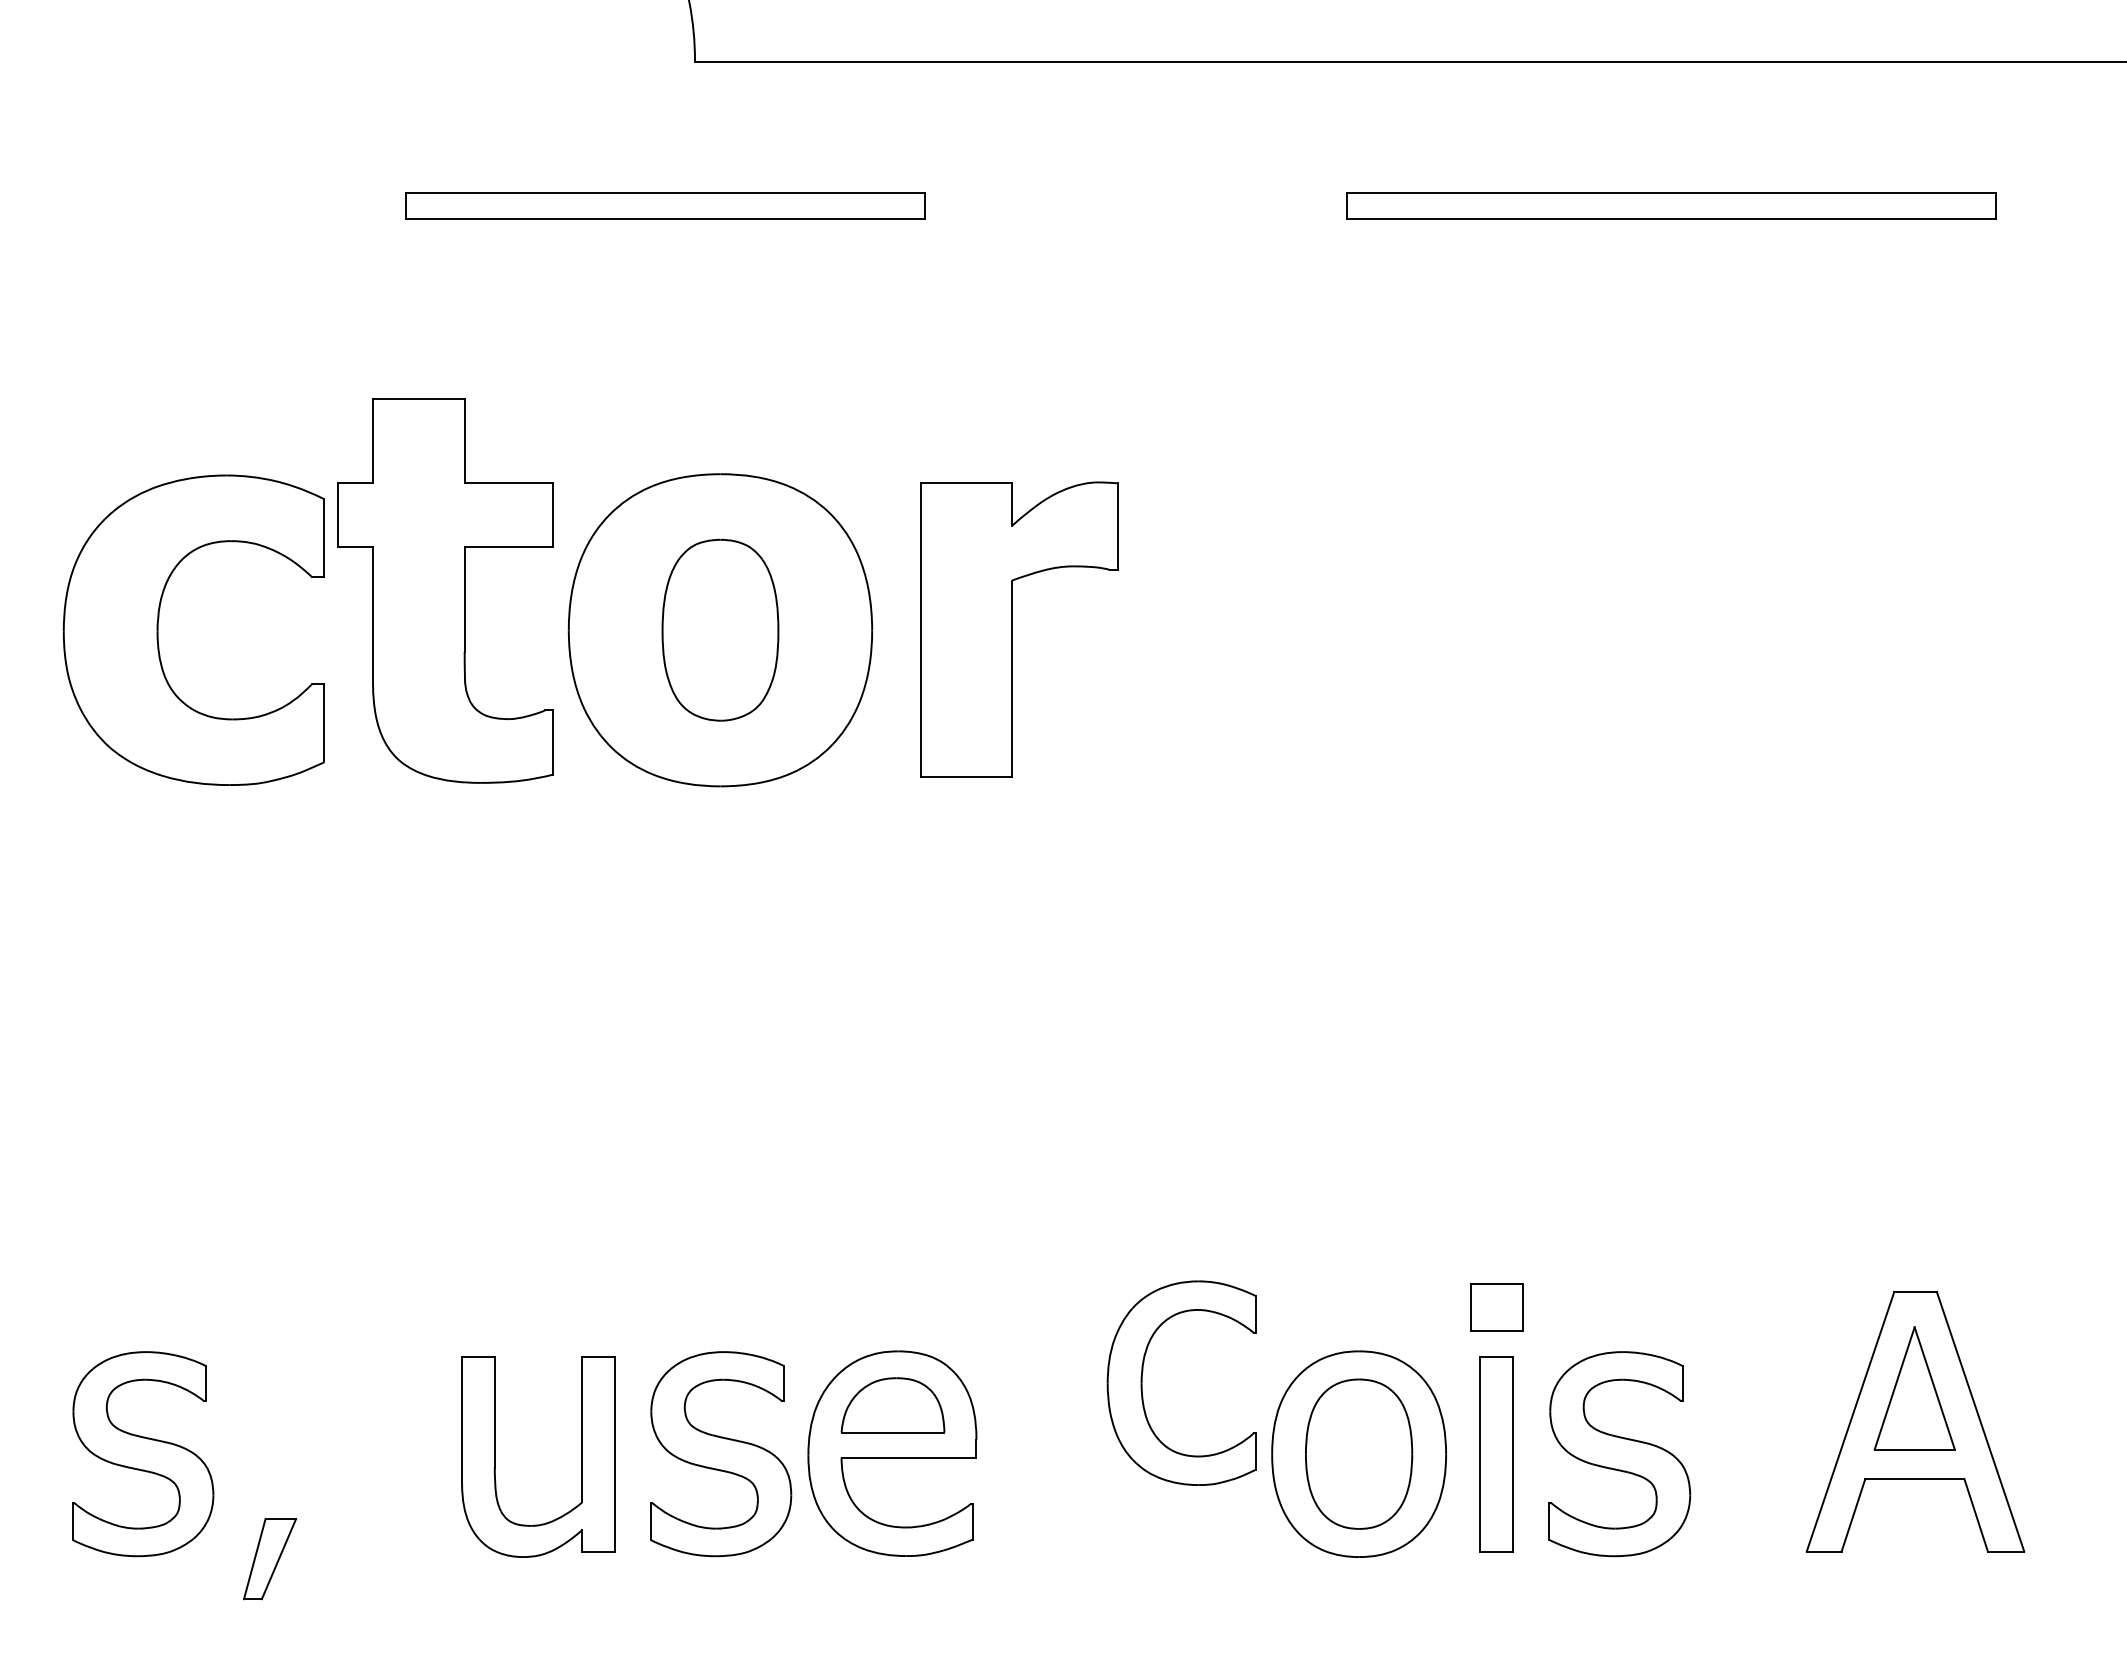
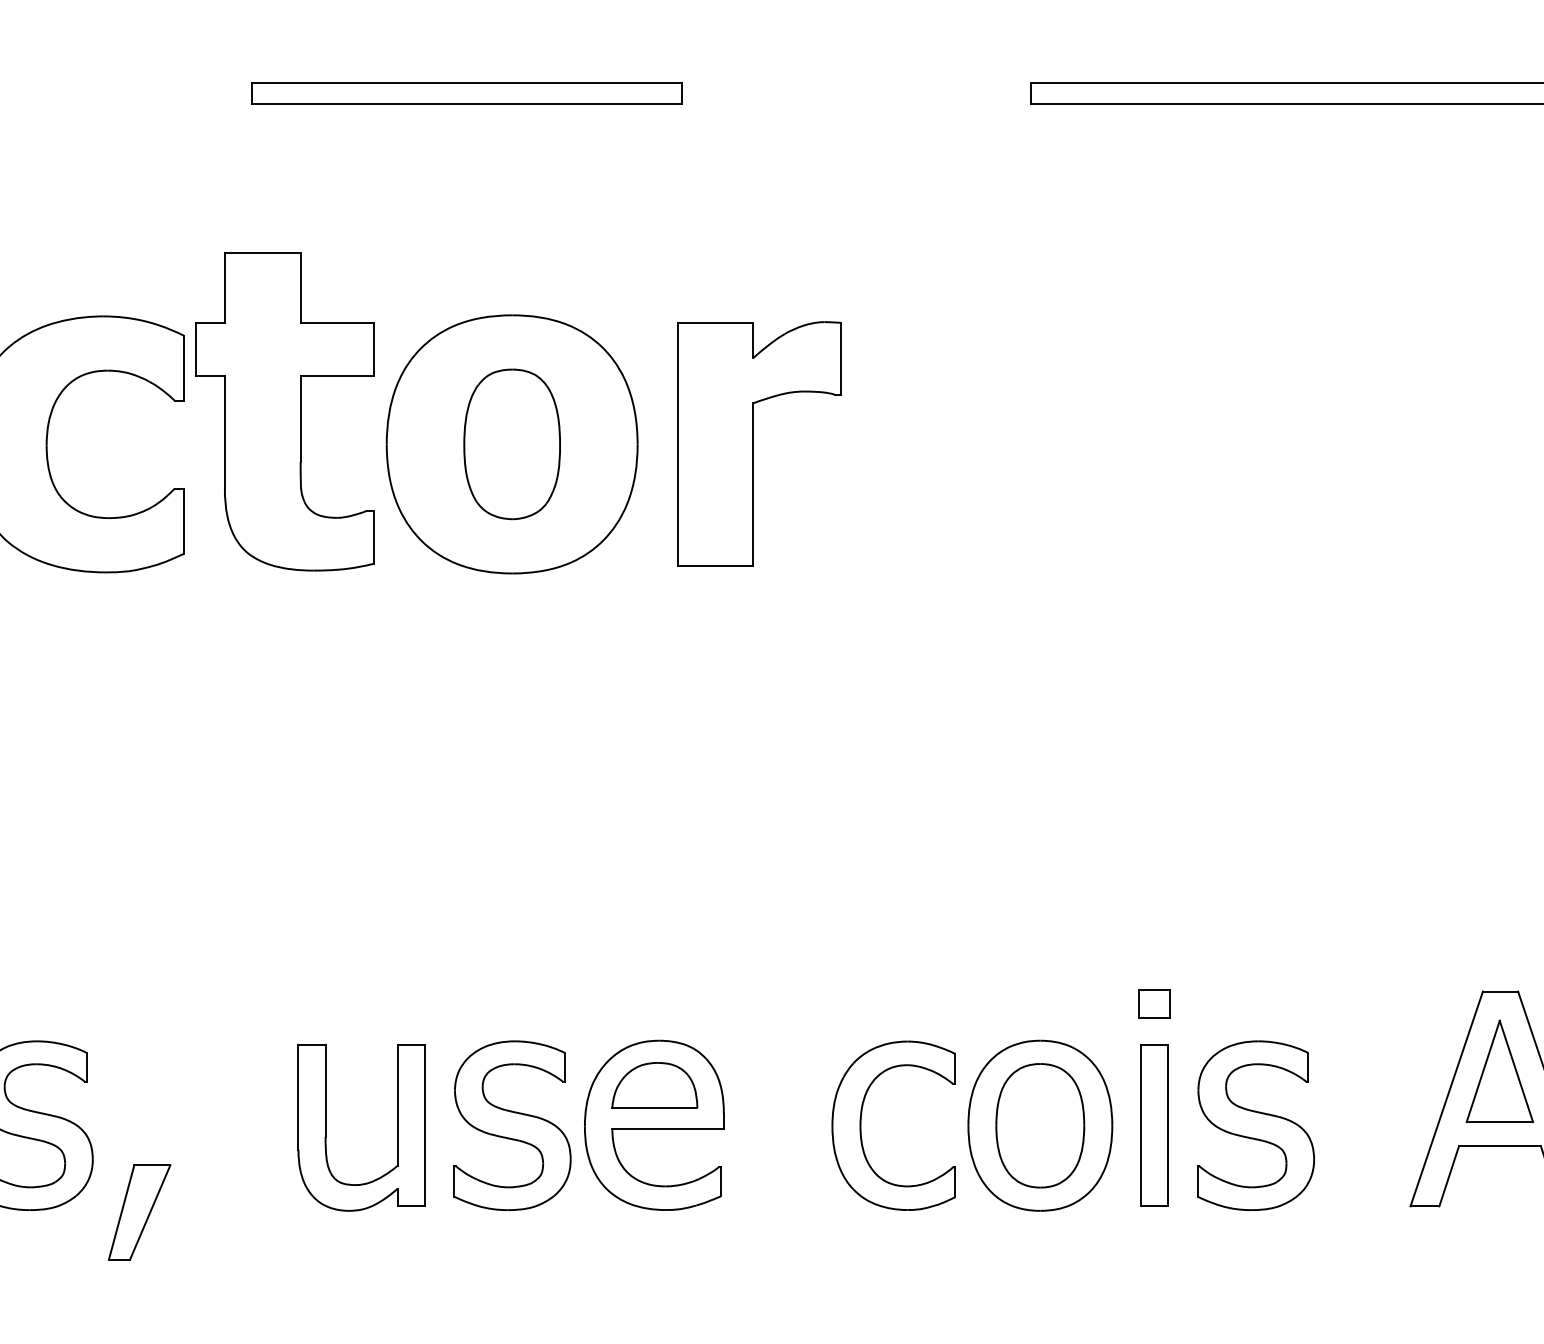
part: (1496, 1306) -> (1153, 1003), size x0.71
part: (1142, 1382) -> (861, 1125), moved
part: (269, 1559) -> (139, 1212), size x1.43

